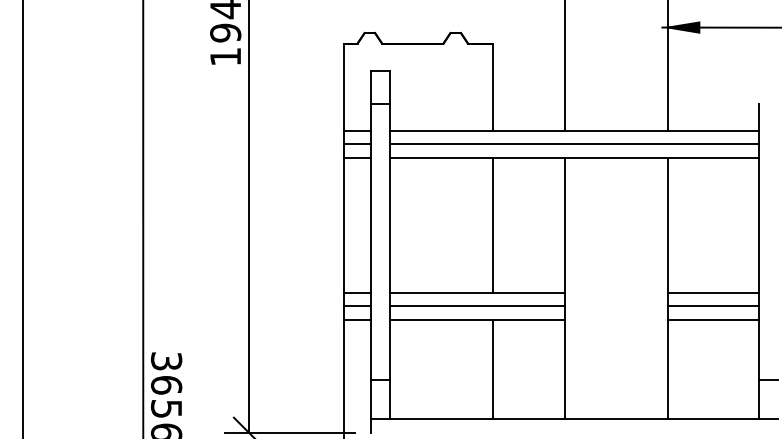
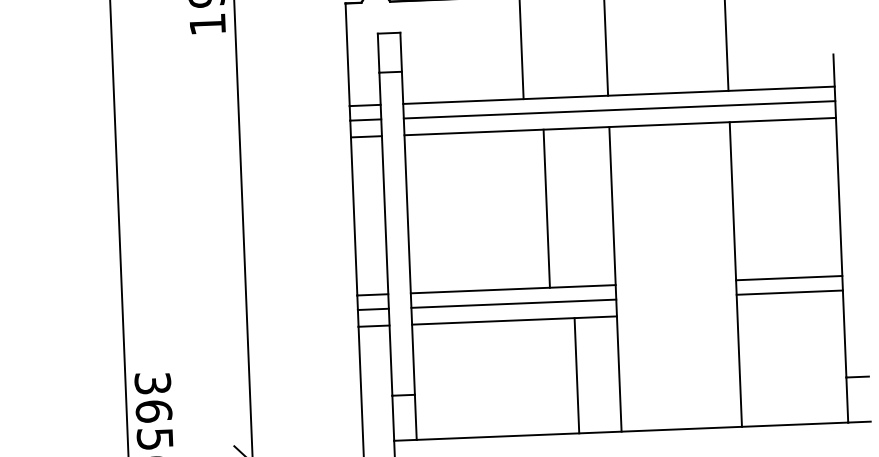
line: (492, 225) -> (546, 208), moved
line: (712, 320) -> (789, 310), removed
line: (492, 369) -> (576, 376), moved

